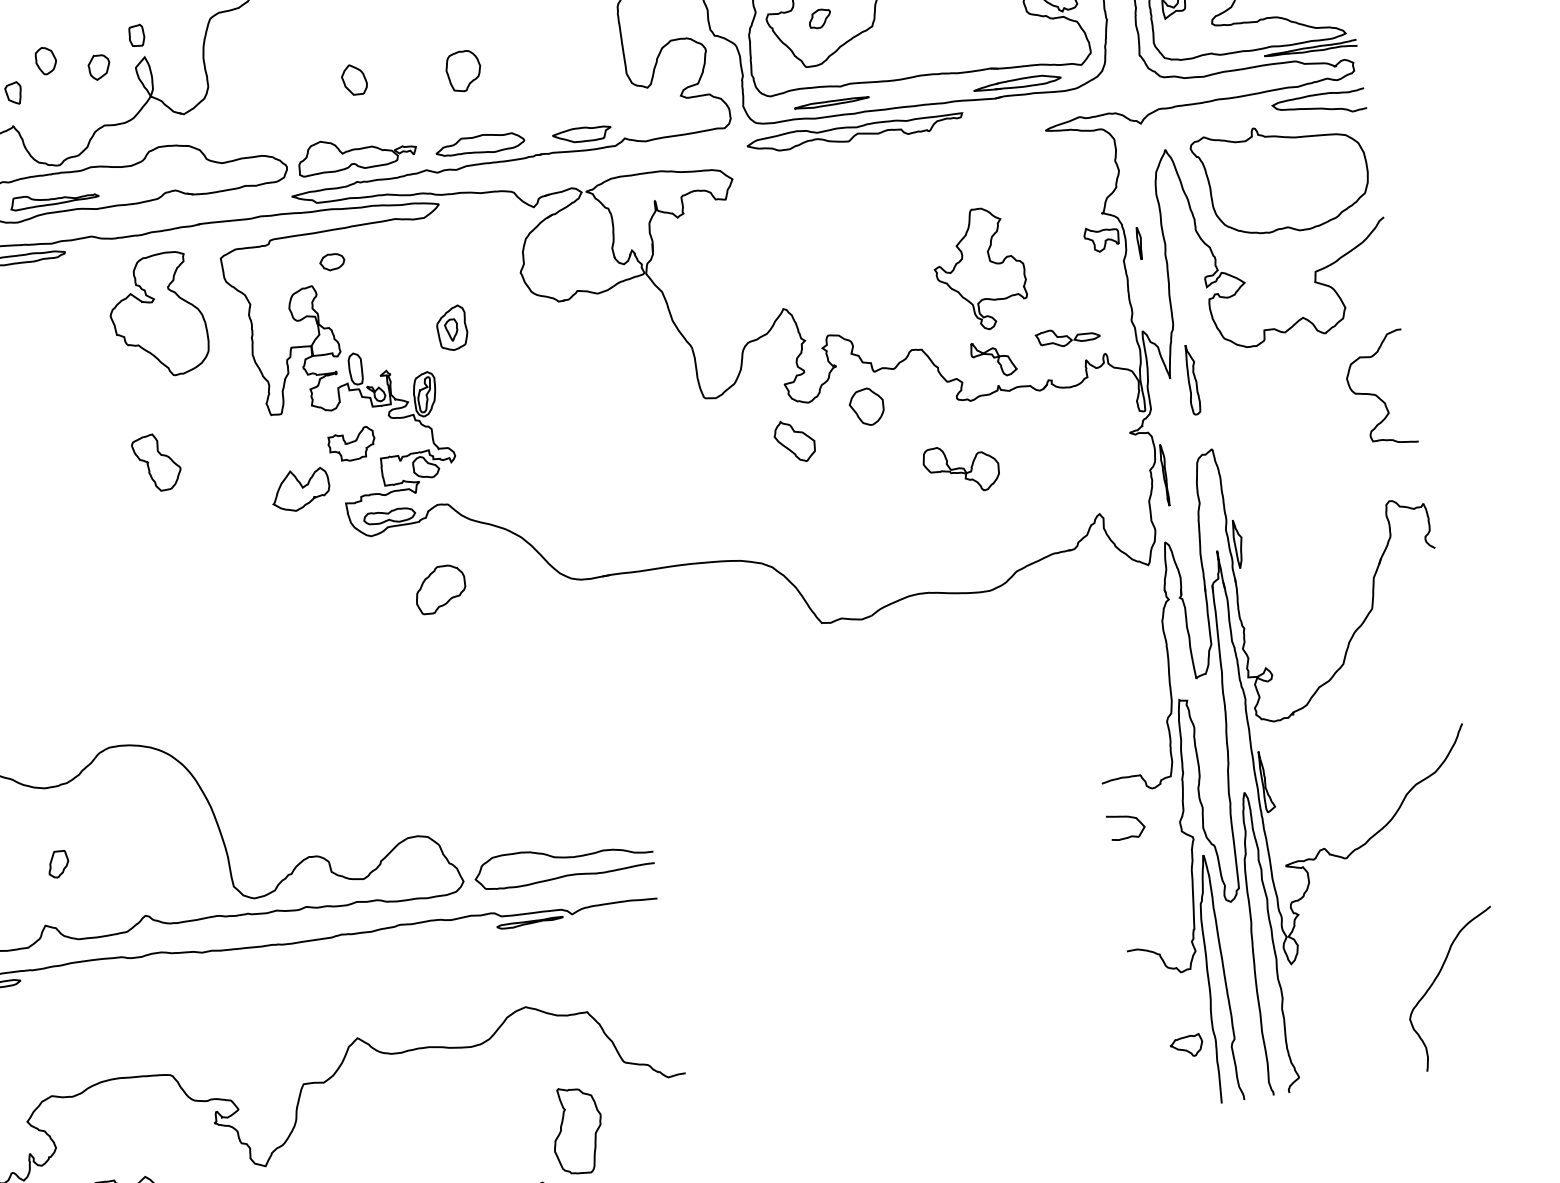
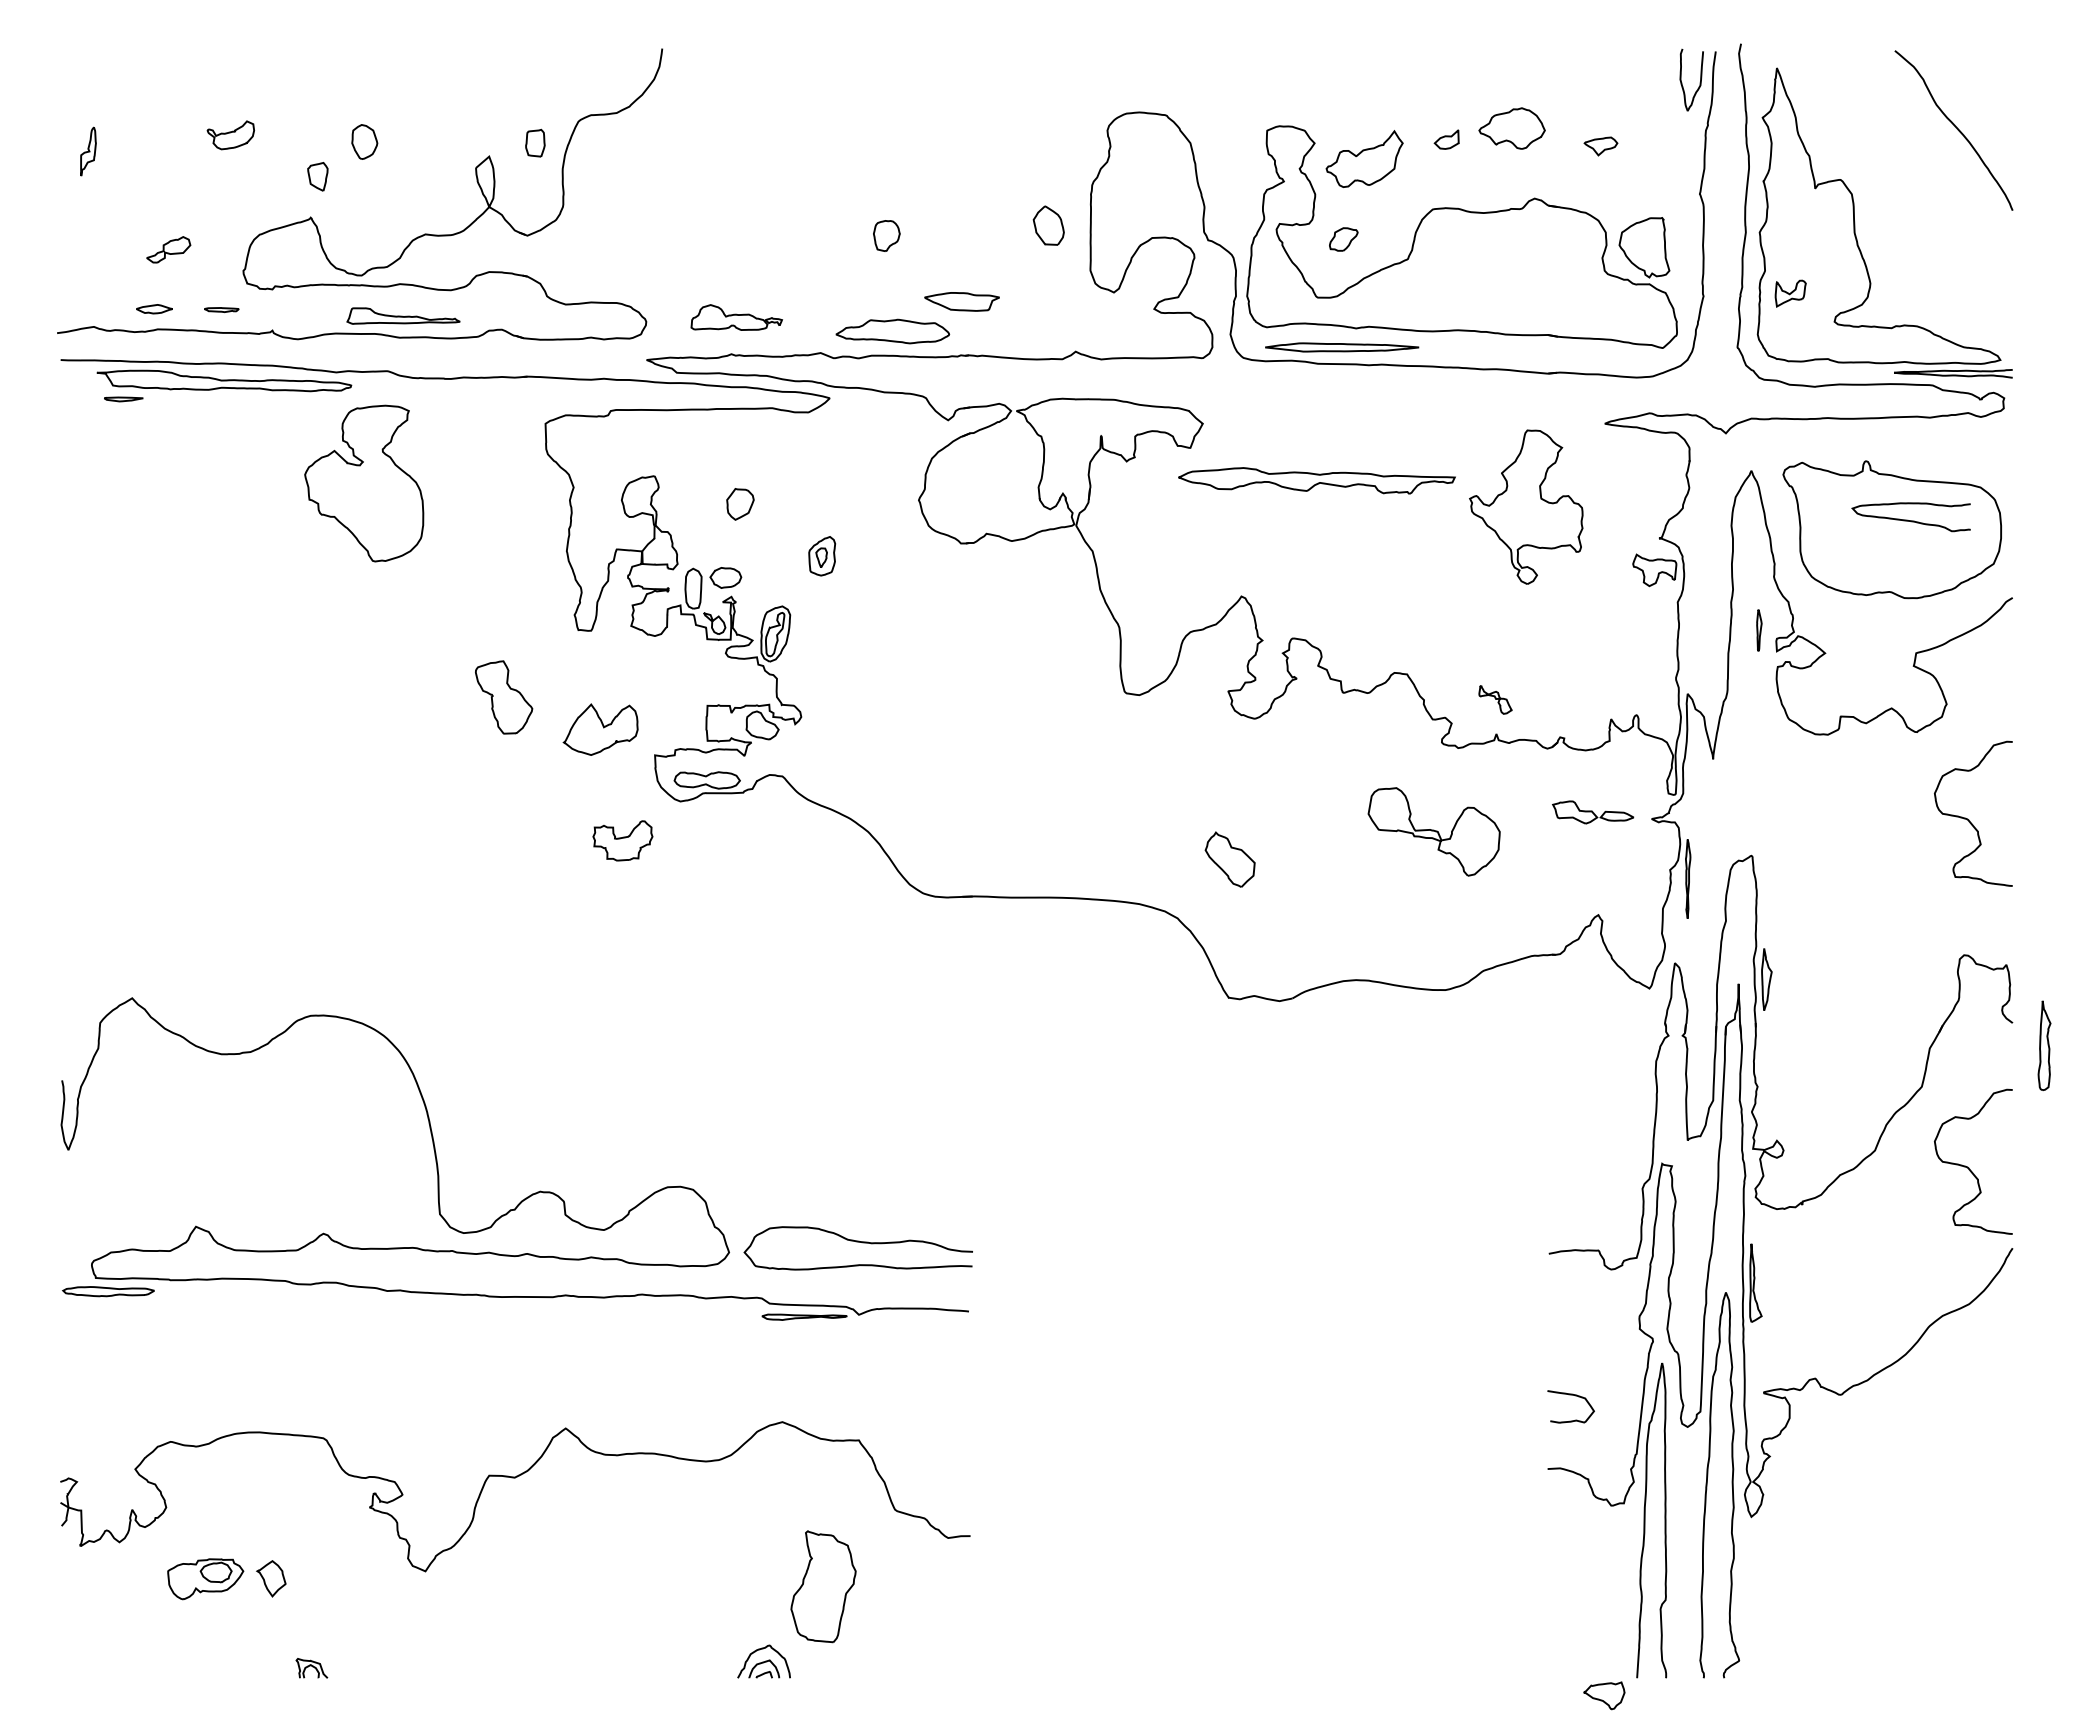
part: (136, 35) -> (535, 142), moved
part: (99, 67) -> (740, 504), moved
part: (463, 70) -> (886, 235), size x0.6
part: (354, 79) -> (1048, 225), moved
part: (1017, 83) -> (1578, 358), removed
part: (831, 102) -> (1342, 346), size x1.6
curve: (1319, 108) -> (1910, 520), moved
part: (854, 132) -> (1316, 480), moved
part: (581, 134) -> (961, 301), moved
part: (356, 152) -> (736, 317), size x0.6
part: (54, 197) -> (403, 315), moved
part: (1139, 243) -> (1759, 630), moved
part: (332, 261) -> (725, 577), moved
part: (979, 269) -> (1526, 506), moved
part: (157, 315) -> (364, 483), moved
part: (451, 327) -> (821, 555), size x0.7
part: (1068, 336) -> (1593, 812), moved
part: (993, 358) -> (1495, 699), size x0.6
part: (1192, 379) -> (2044, 1045), moved
part: (867, 406) -> (1327, 735), removed
part: (794, 441) -> (1229, 859), moved
part: (351, 444) -> (622, 840), moved
part: (157, 462) -> (504, 697), moved
part: (961, 468) -> (1433, 831), size x1.4
part: (440, 589) -> (756, 881), removed
curve: (1419, 665) -> (1969, 1167), added
curve: (1124, 817) -> (1570, 1395), moved
part: (57, 863) -> (223, 1151), removed
curve: (1435, 981) -> (1928, 1566), removed
part: (1186, 1046) -> (1604, 1695), moved

